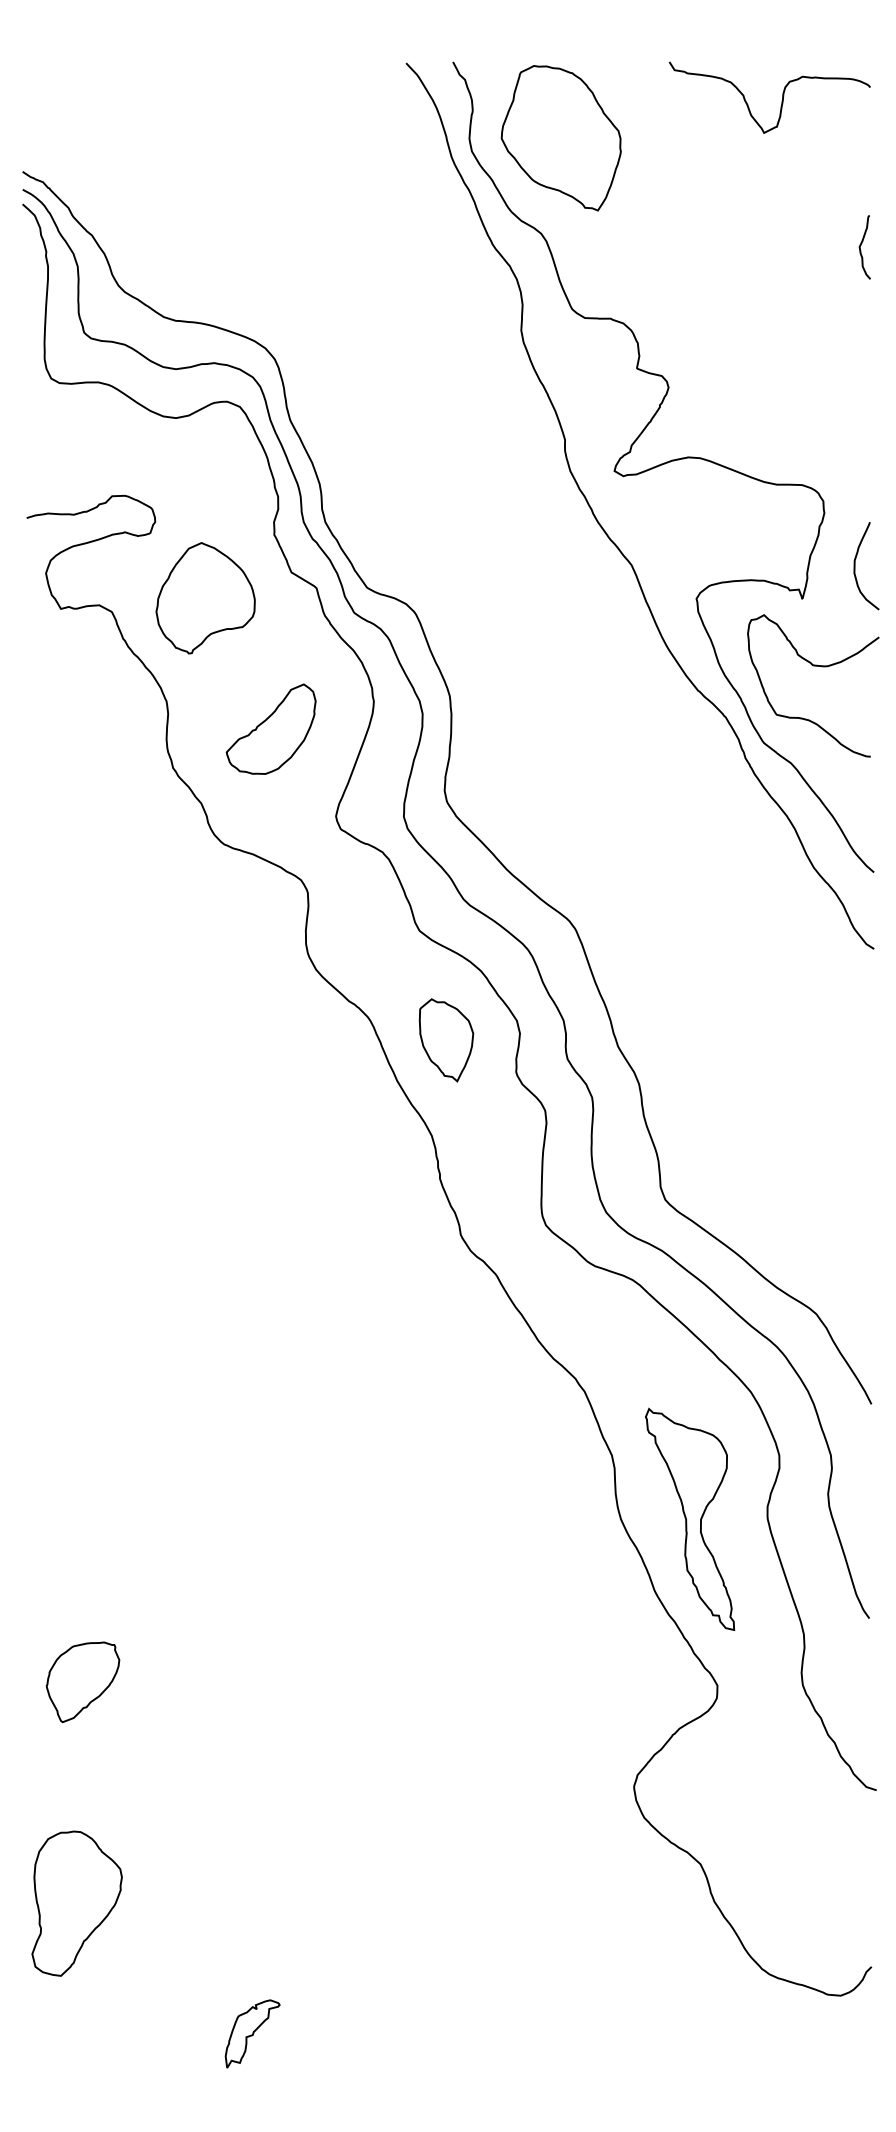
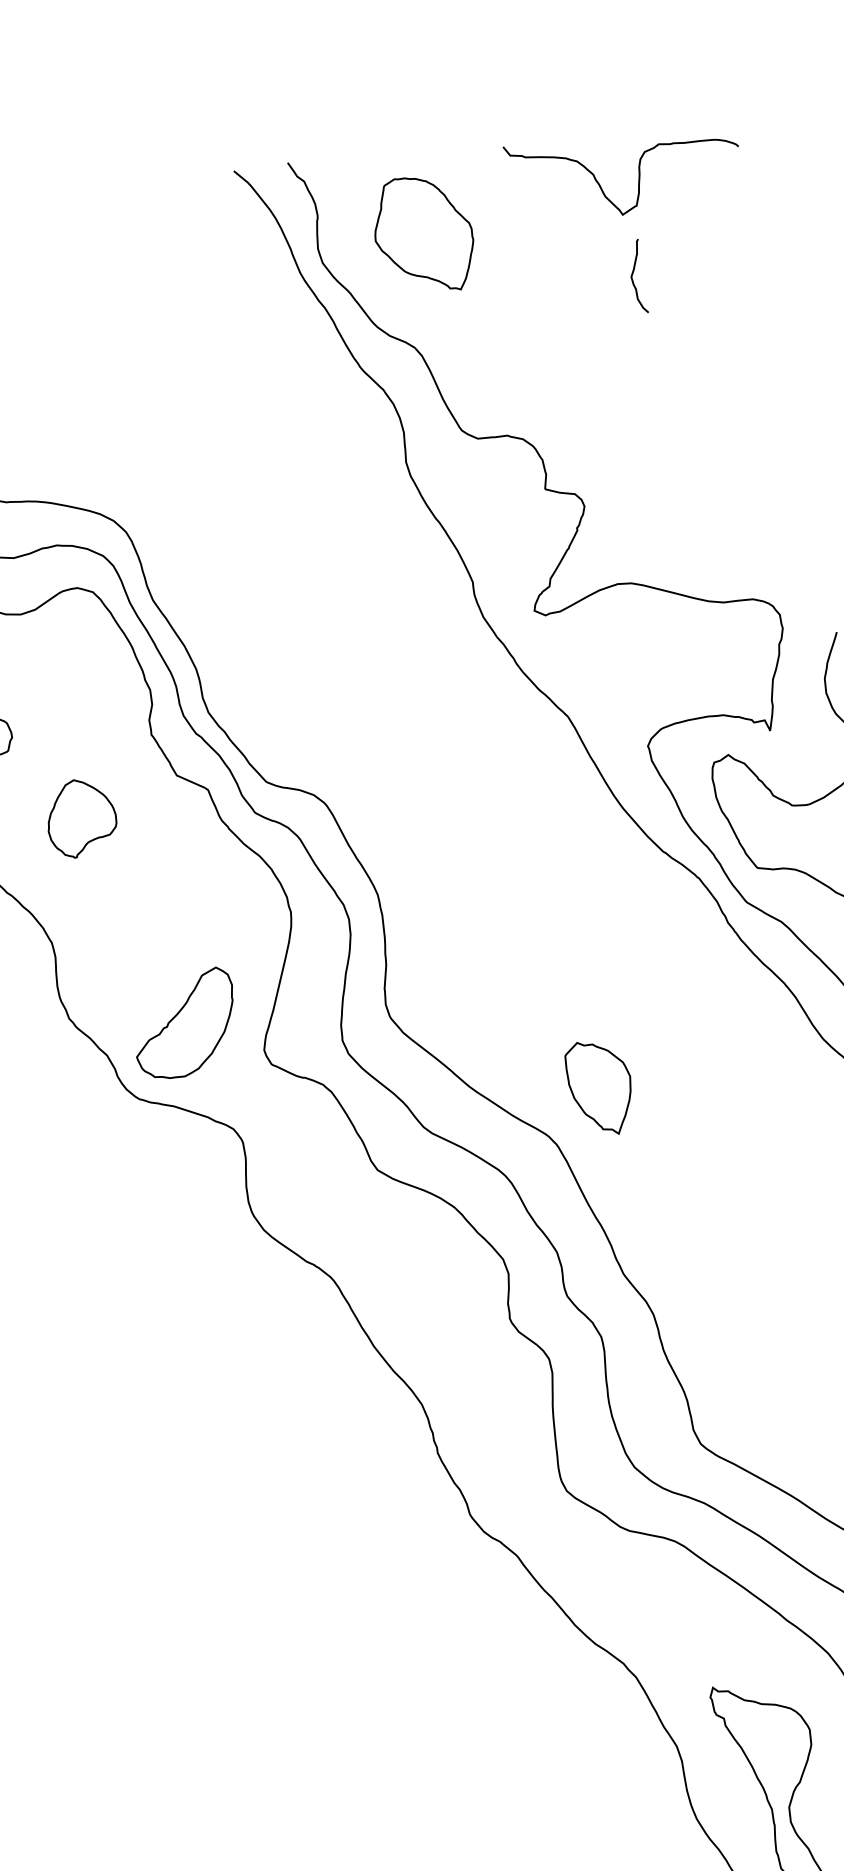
curve: (781, 100) -> (638, 174), moved
part: (560, 138) -> (423, 235), size x0.7
curve: (861, 245) -> (633, 275), moved
part: (205, 598) -> (81, 818), size x0.6
part: (270, 728) -> (183, 1023), moved
part: (446, 1040) -> (600, 1088), moved

